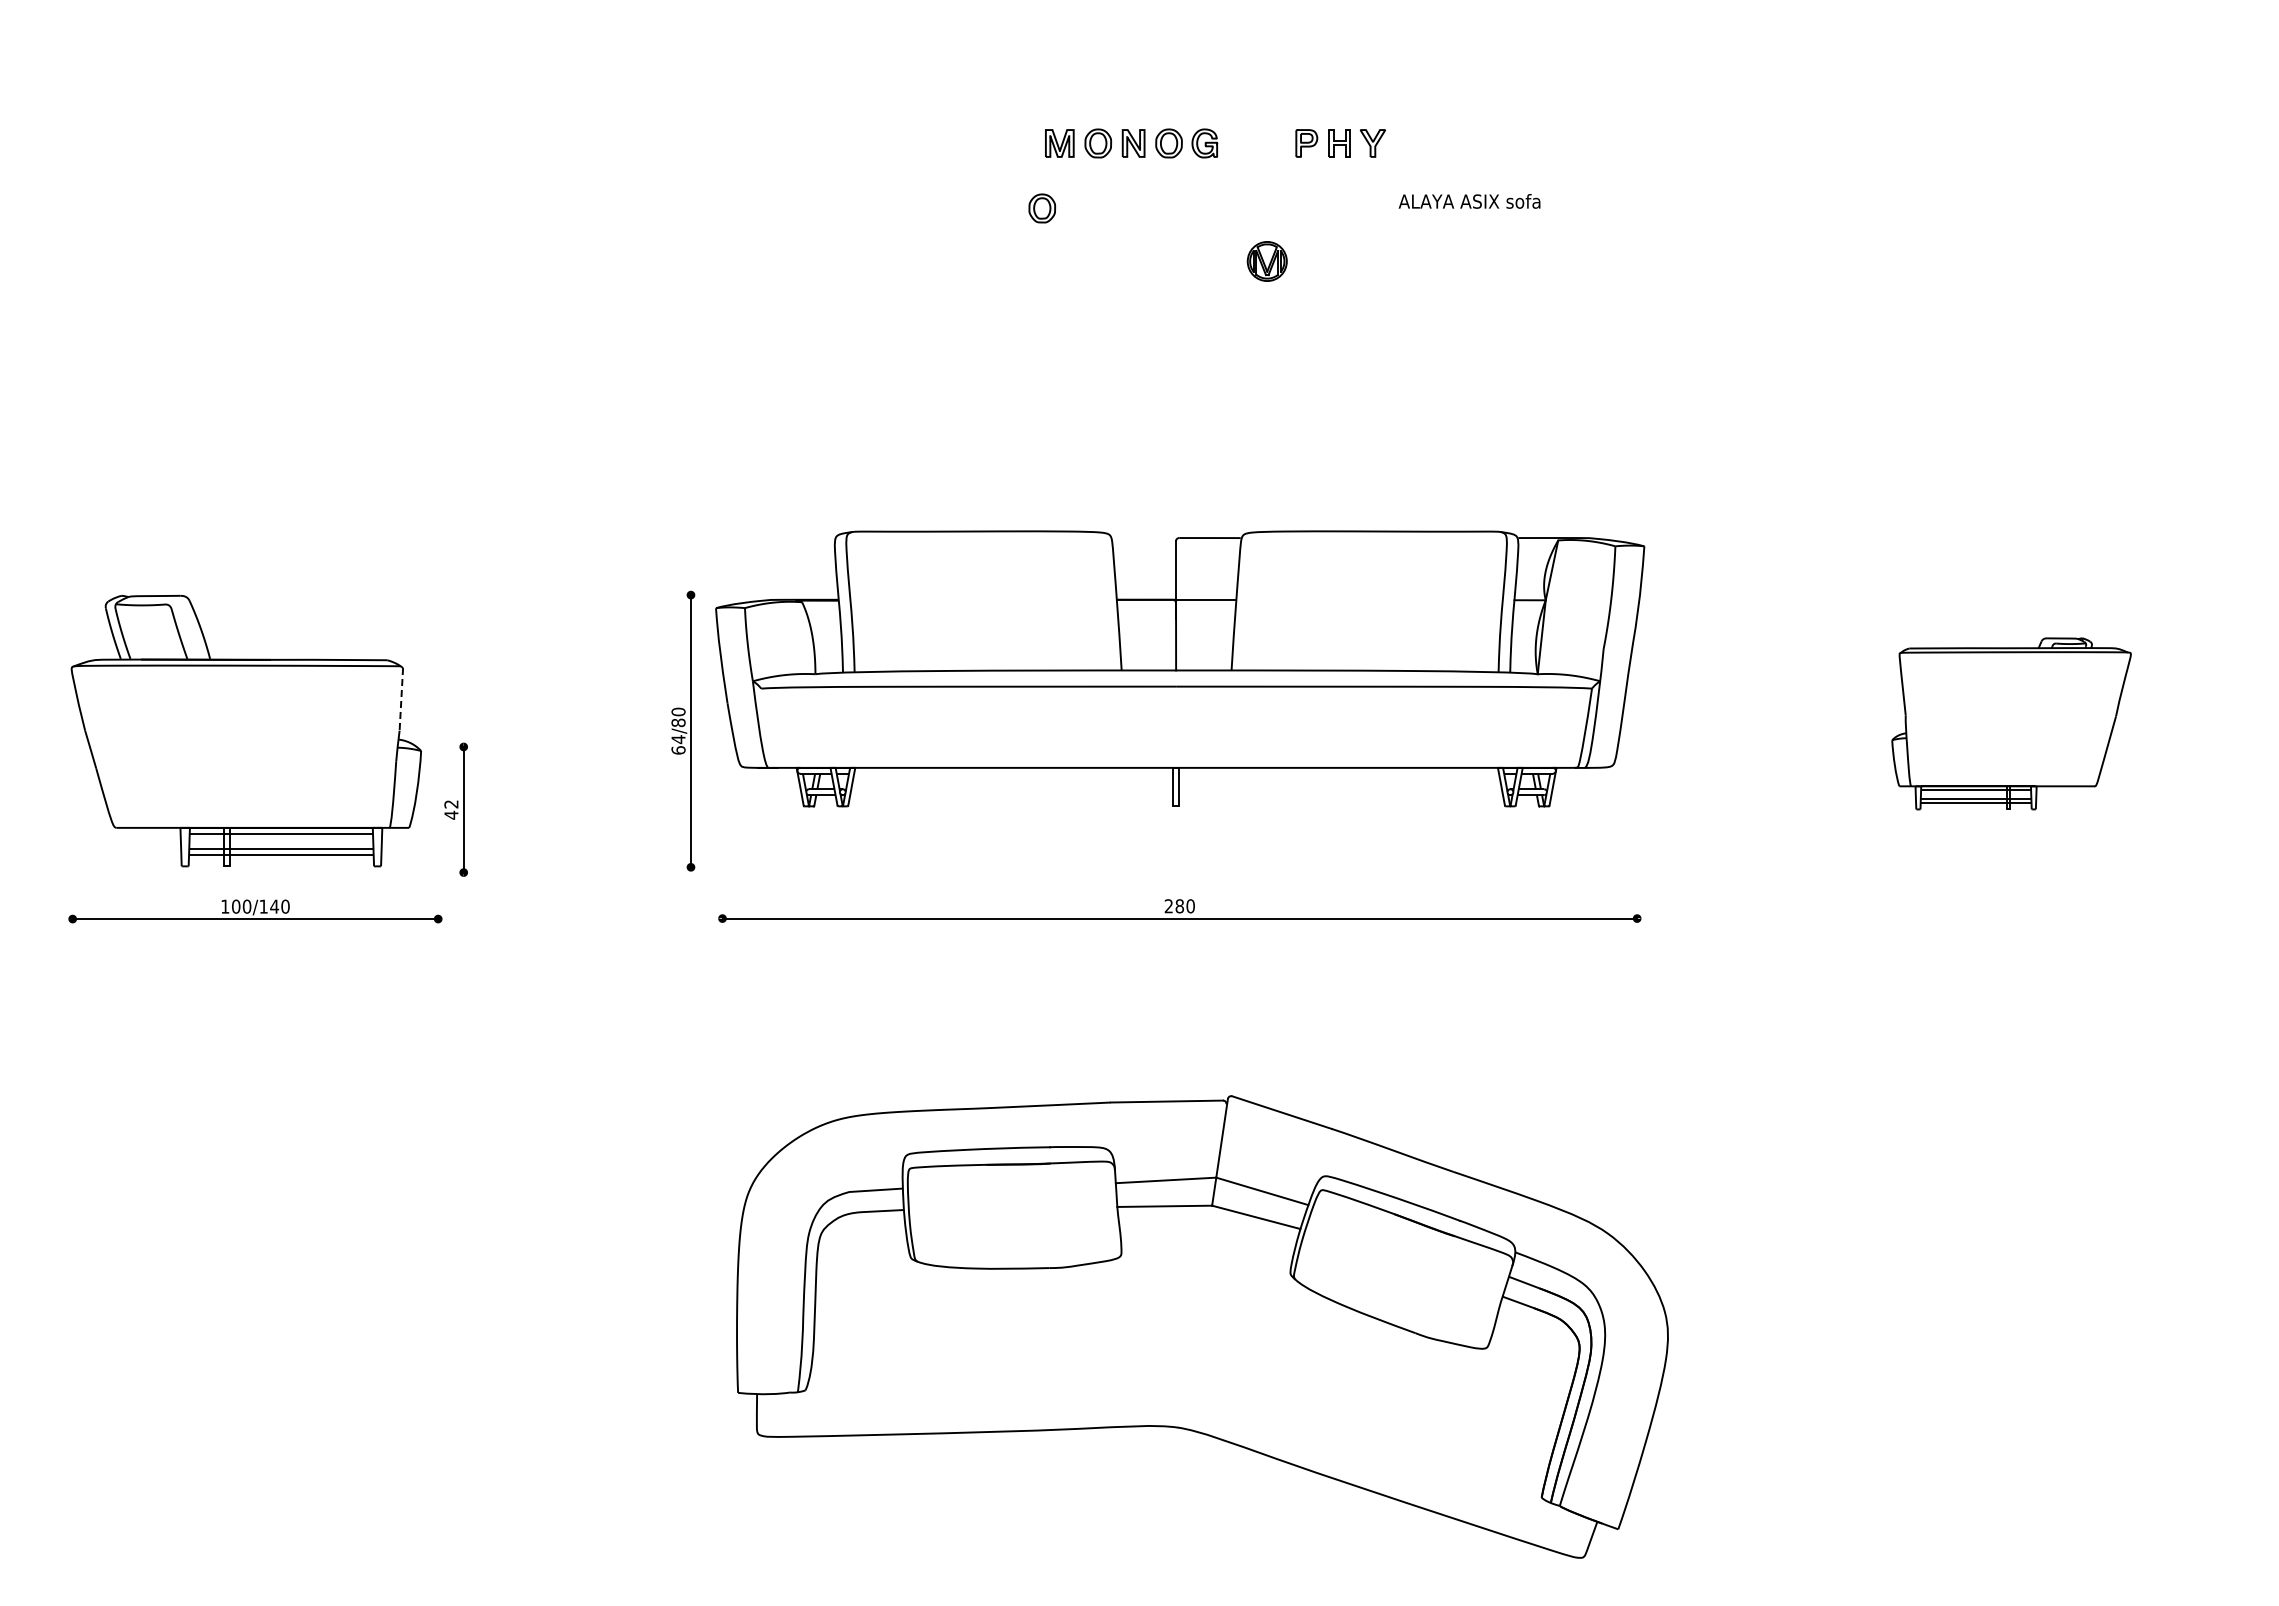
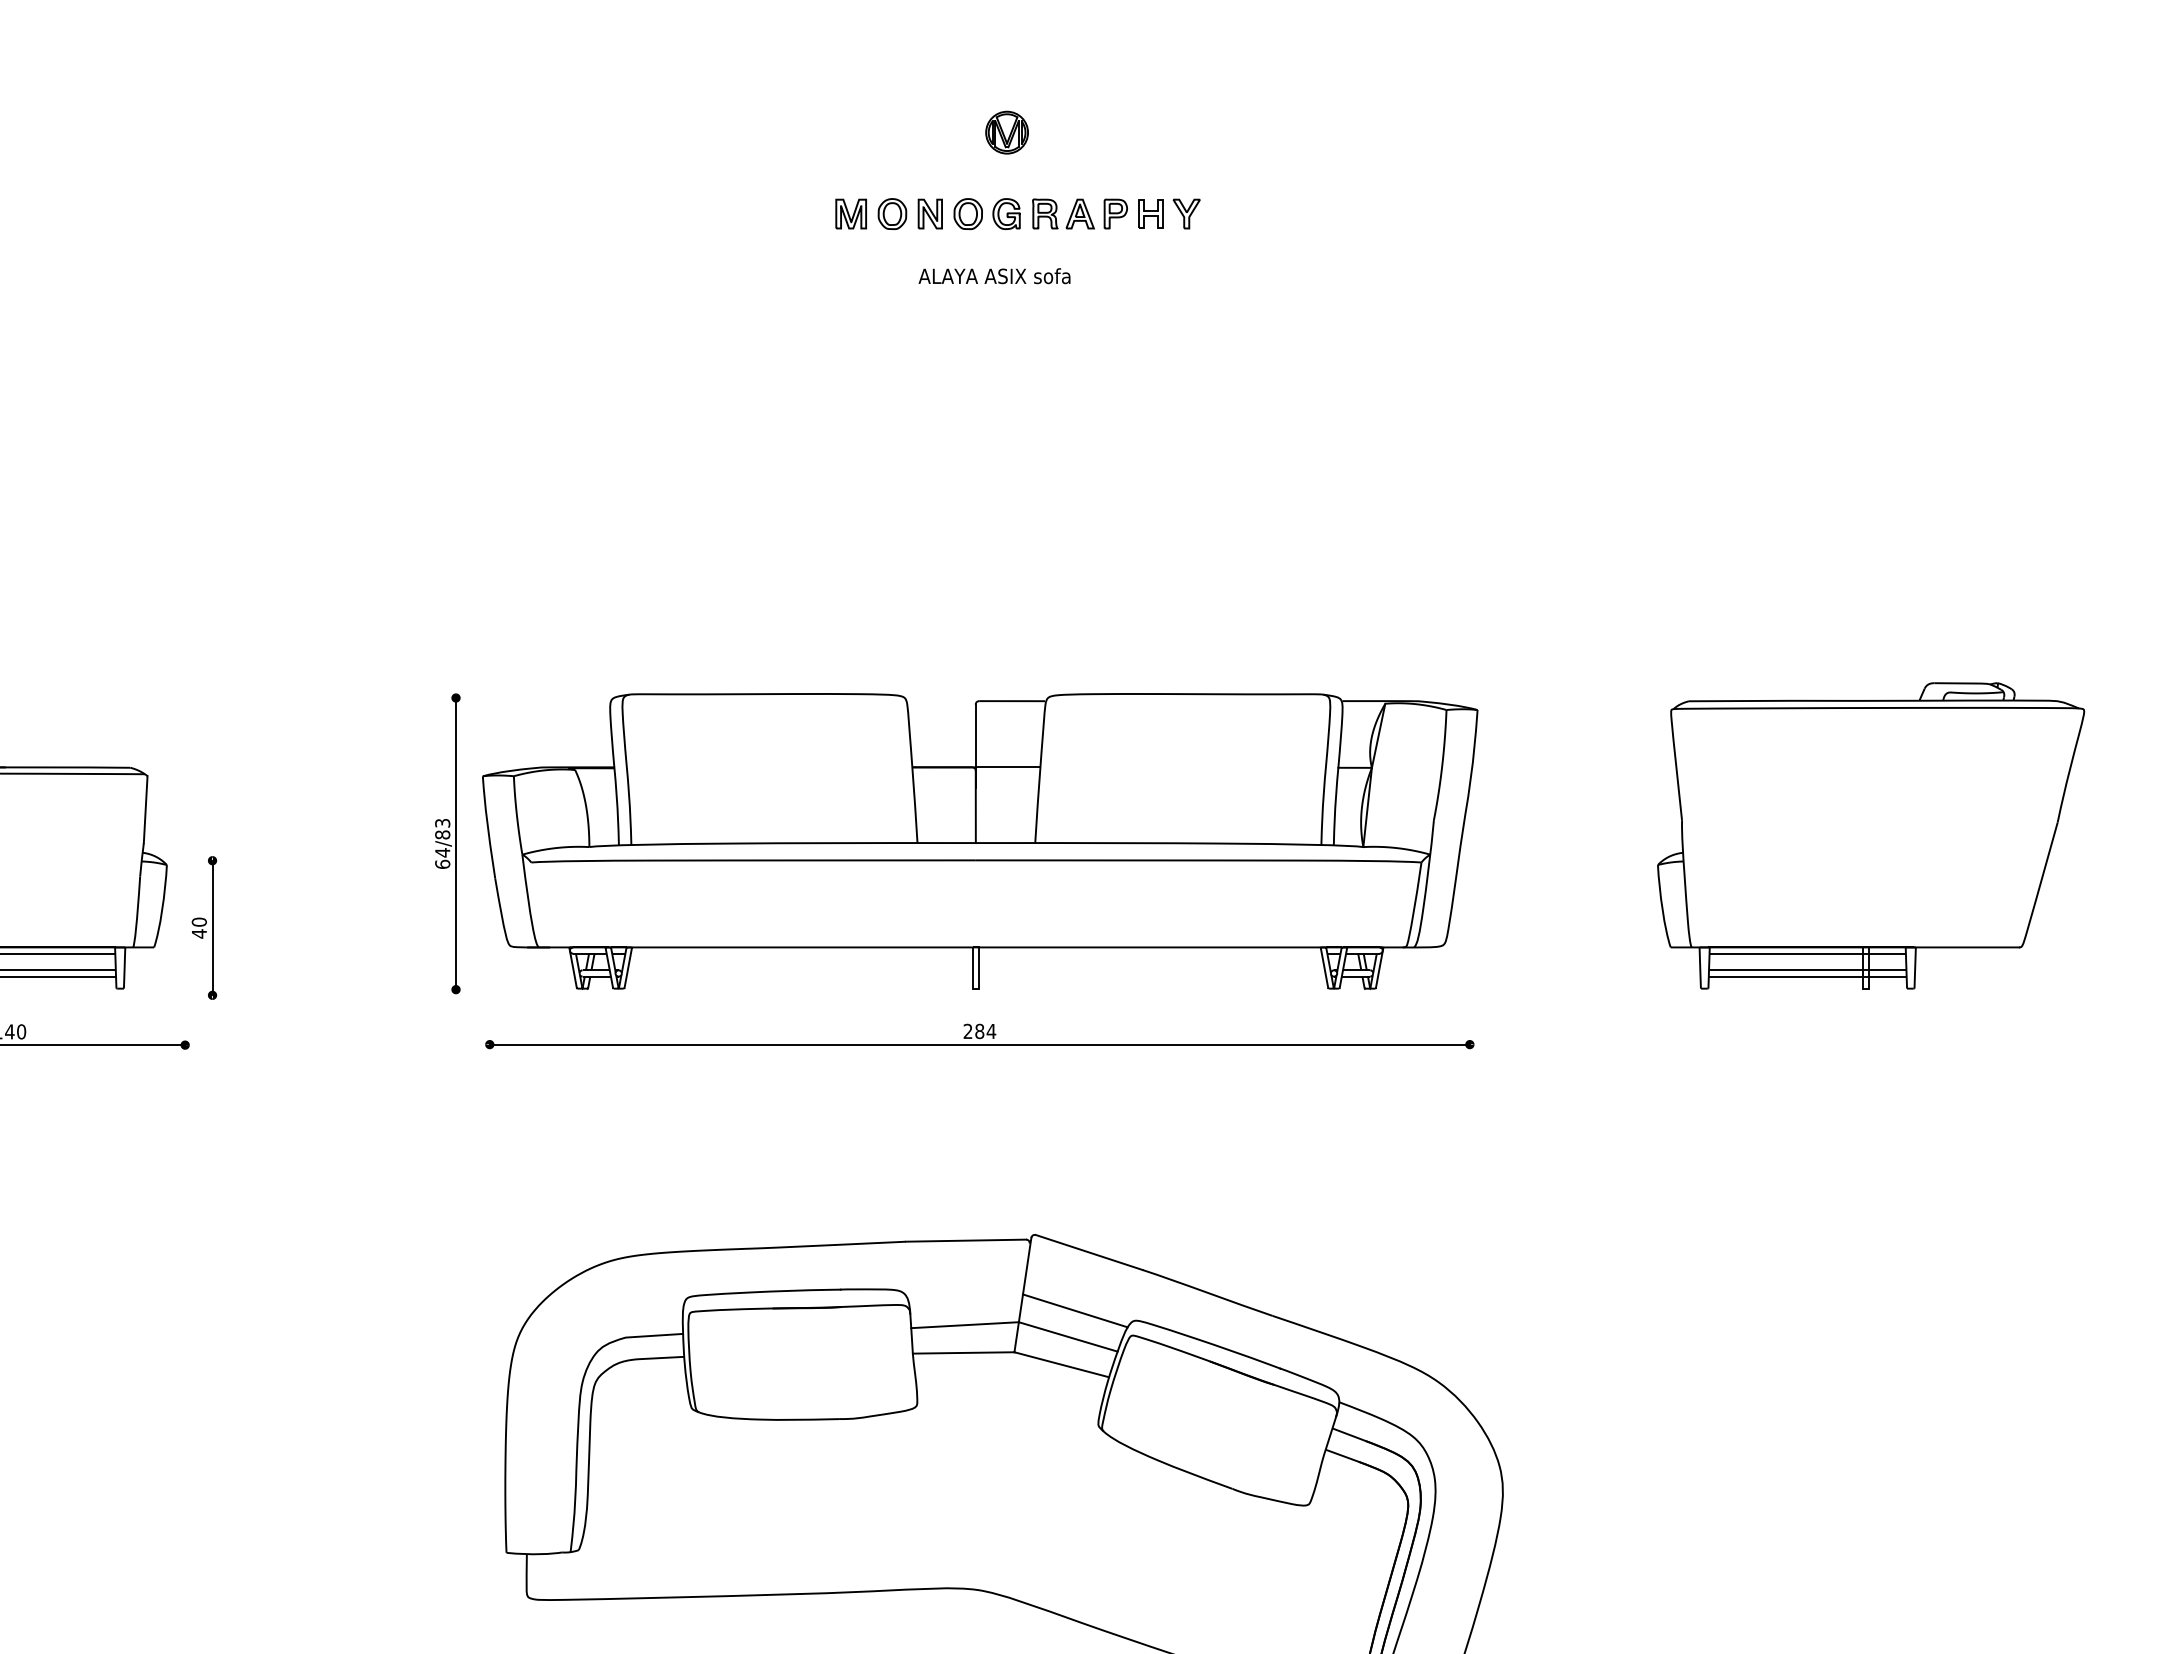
part: (1257, 142) -> (1063, 213), added
text: (1469, 201) -> (994, 276), moved
part: (1042, 208) -> (832, 283), removed
part: (1266, 261) -> (1006, 132), moved
part: (1180, 668) -> (980, 840), moved
line: (401, 699) -> (145, 809), dashed -> solid
text: (678, 711) -> (442, 822), 64/80 -> 64/83
part: (2011, 723) -> (1870, 835), size x1.67
text: (451, 804) -> (199, 922), 42 -> 40
text: (1190, 906) -> (991, 1031), 280 -> 284
line: (1268, 1166) -> (1074, 1310), added

